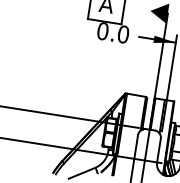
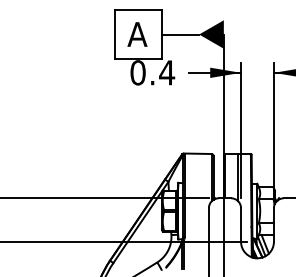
line: (137, 8) -> (180, 34), added
text: (123, 34) -> (167, 72), 0.0 -> 0.4

